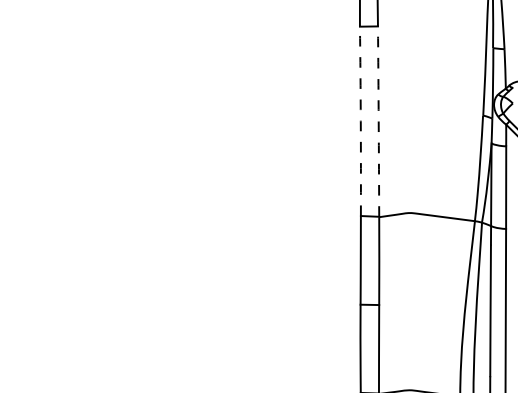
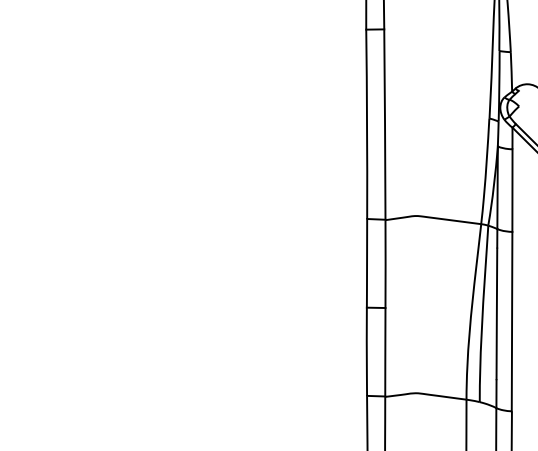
arc: (361, 121) -> (367, 124), dashed -> solid
arc: (378, 121) -> (384, 124), dashed -> solid

